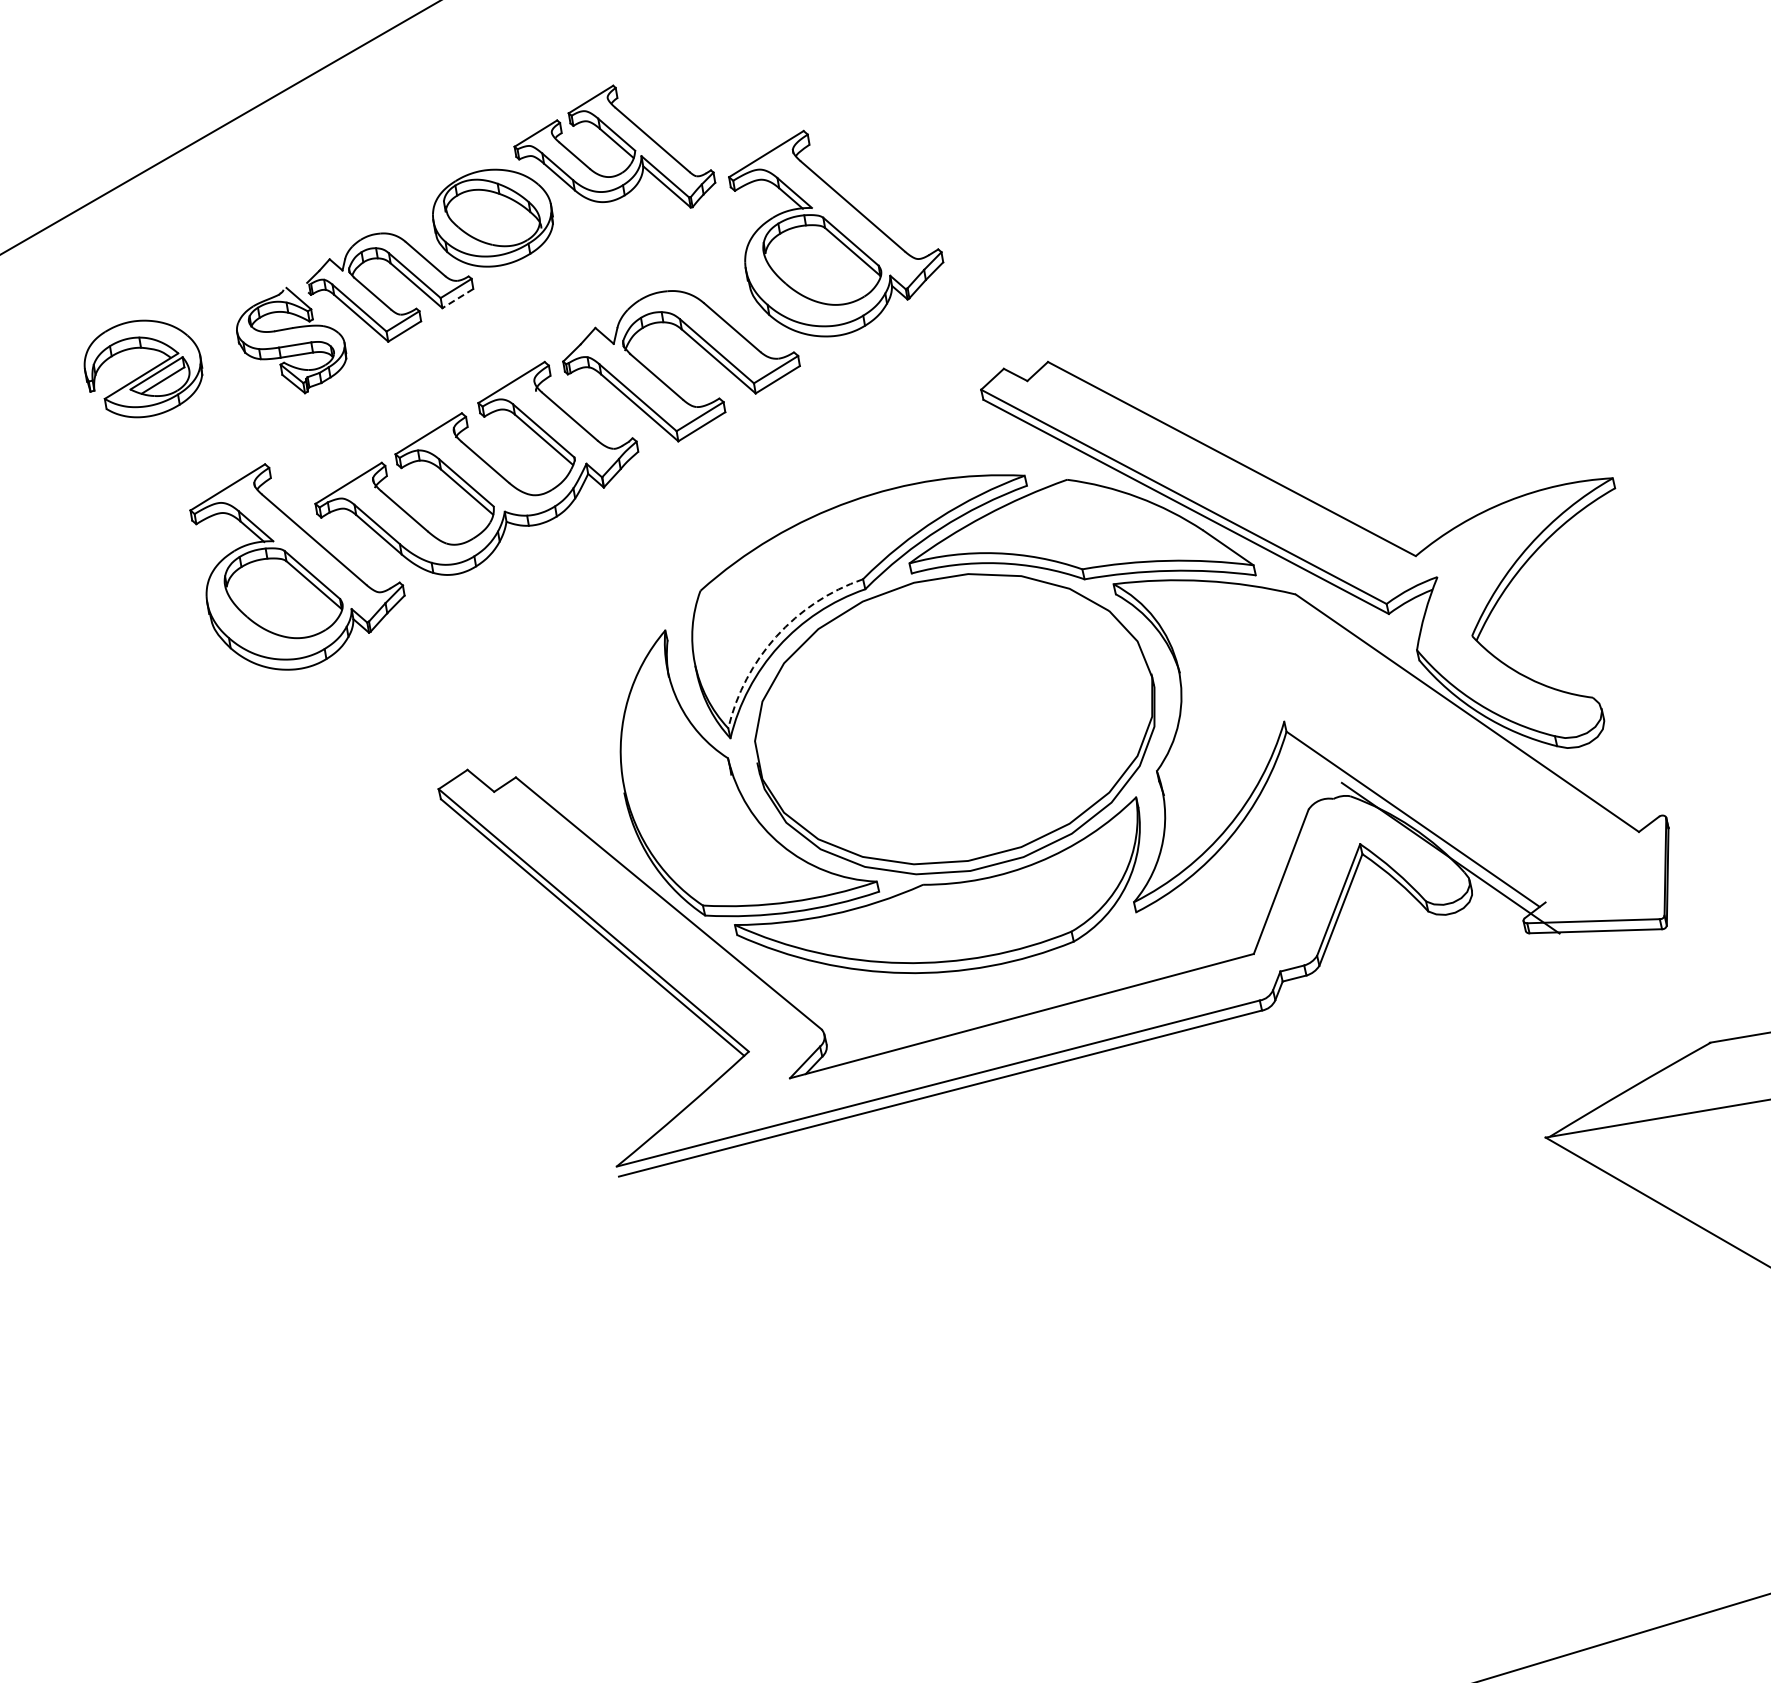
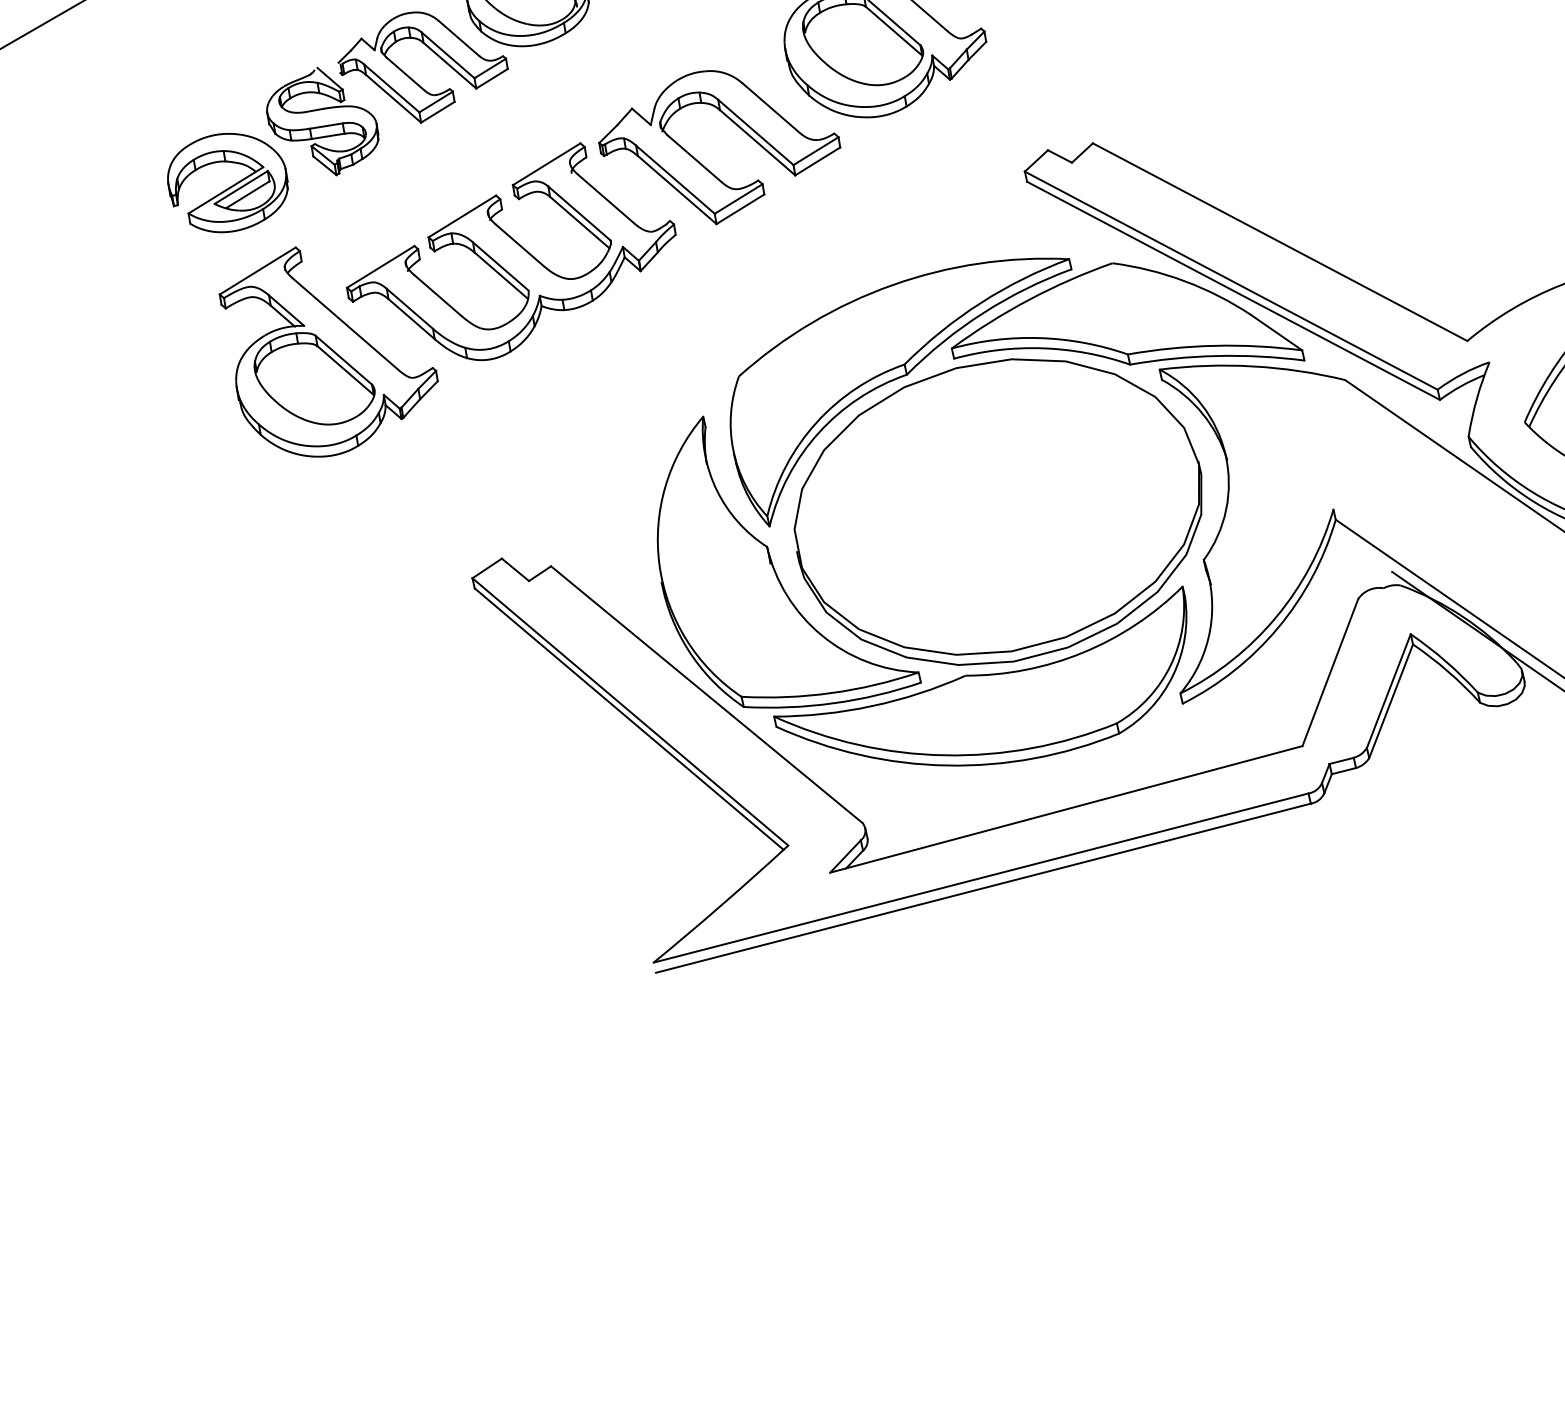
line: (457, 298) -> (491, 78), dashed -> solid
part: (143, 368) -> (227, 182), moved
arc: (776, 636) -> (816, 422), dashed -> solid

